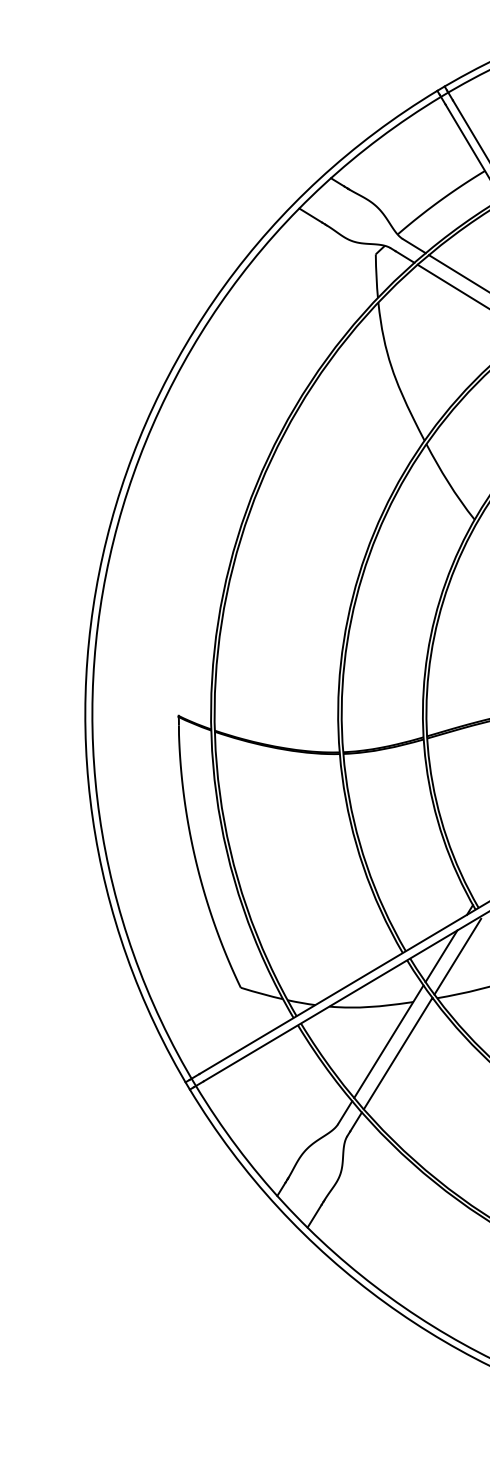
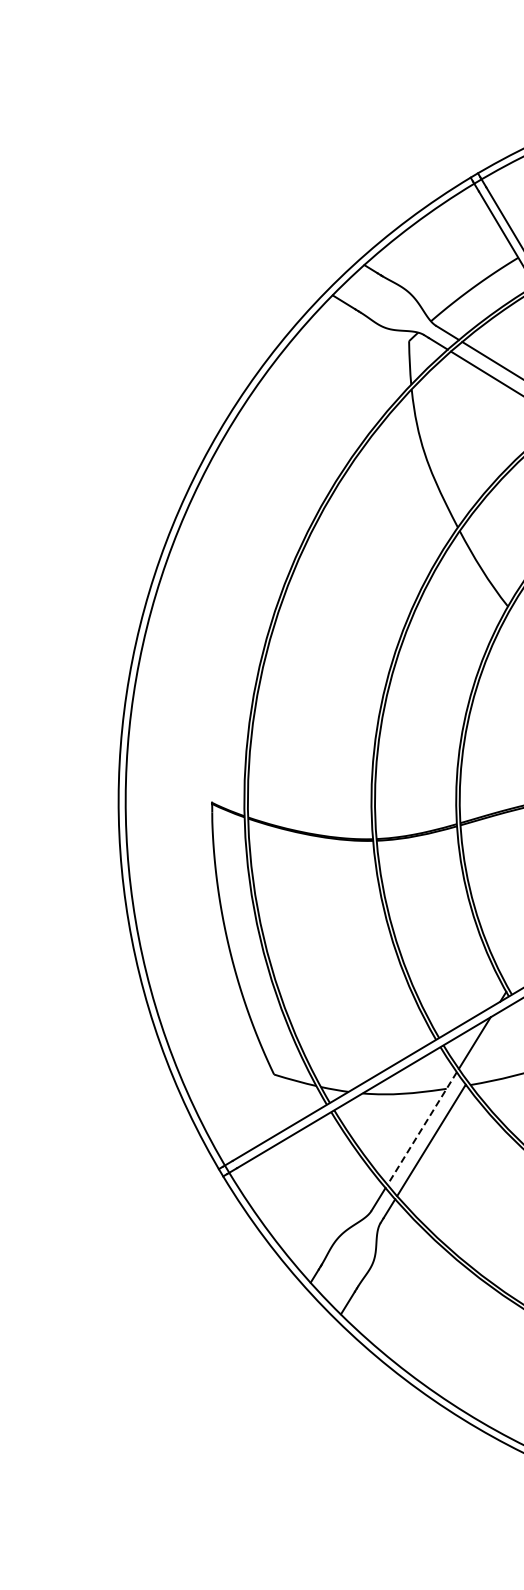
line: (457, 956) -> (490, 1043), removed
line: (388, 1041) -> (421, 1128), solid -> dashed

